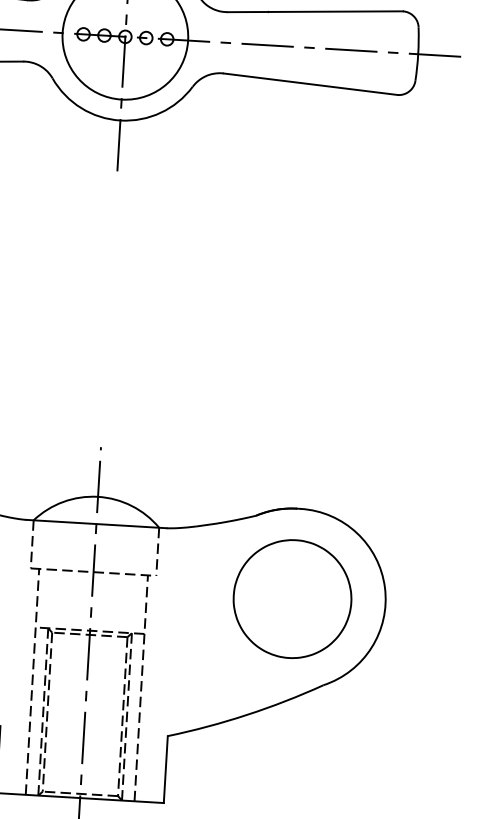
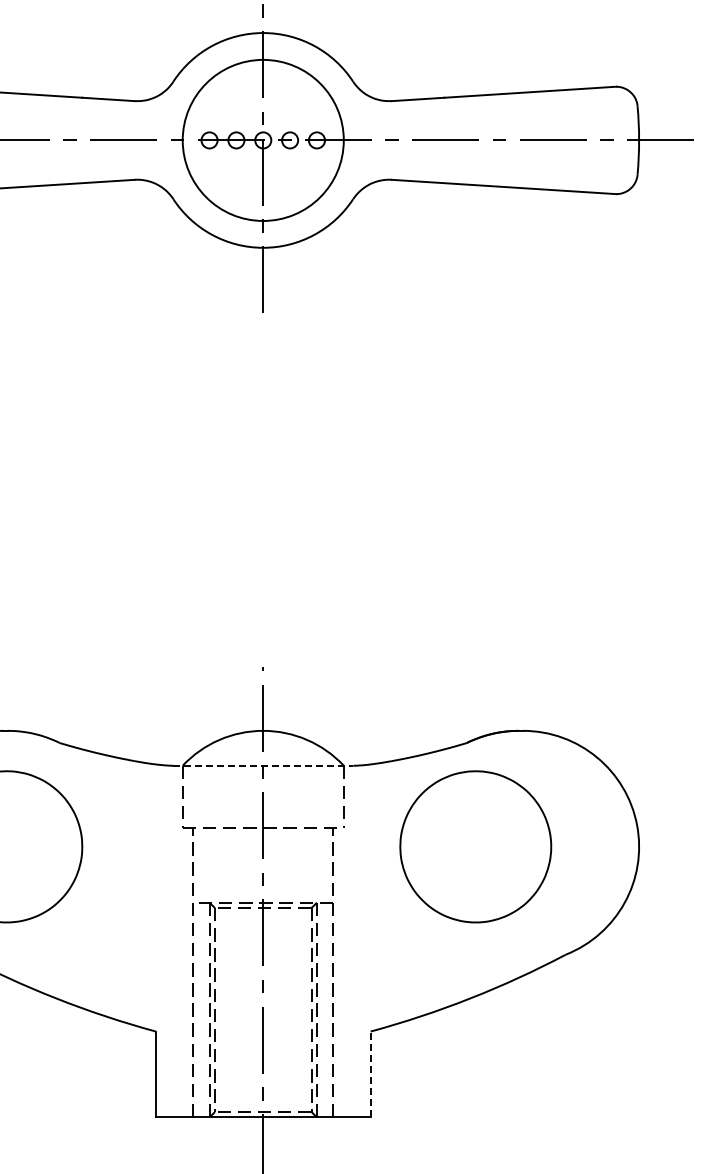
line: (96, 523) -> (263, 765), solid -> dashed
part: (292, 598) -> (475, 846), moved
line: (165, 769) -> (370, 1074), solid -> dashed

